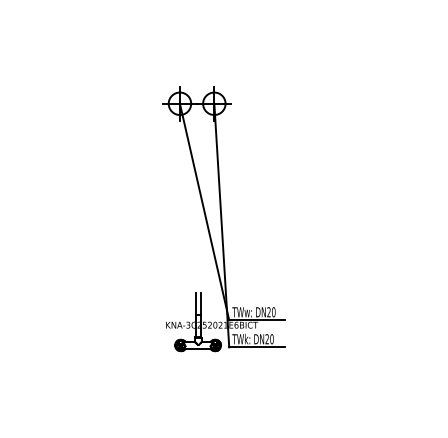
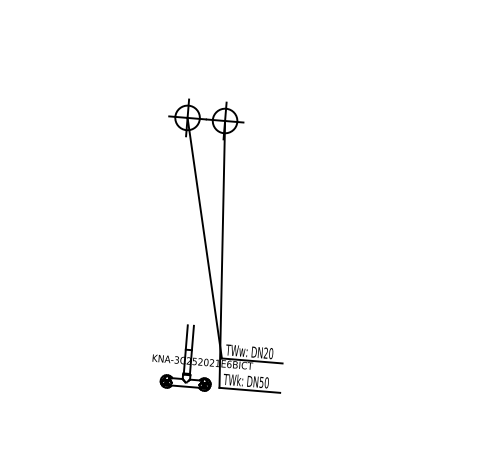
text: (266, 339) -> (260, 382), DN20 -> DN50

